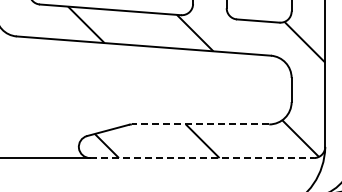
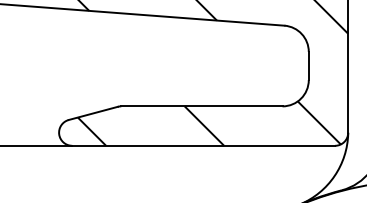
line: (200, 124) -> (201, 106), dashed -> solid
line: (202, 158) -> (204, 146), dashed -> solid

